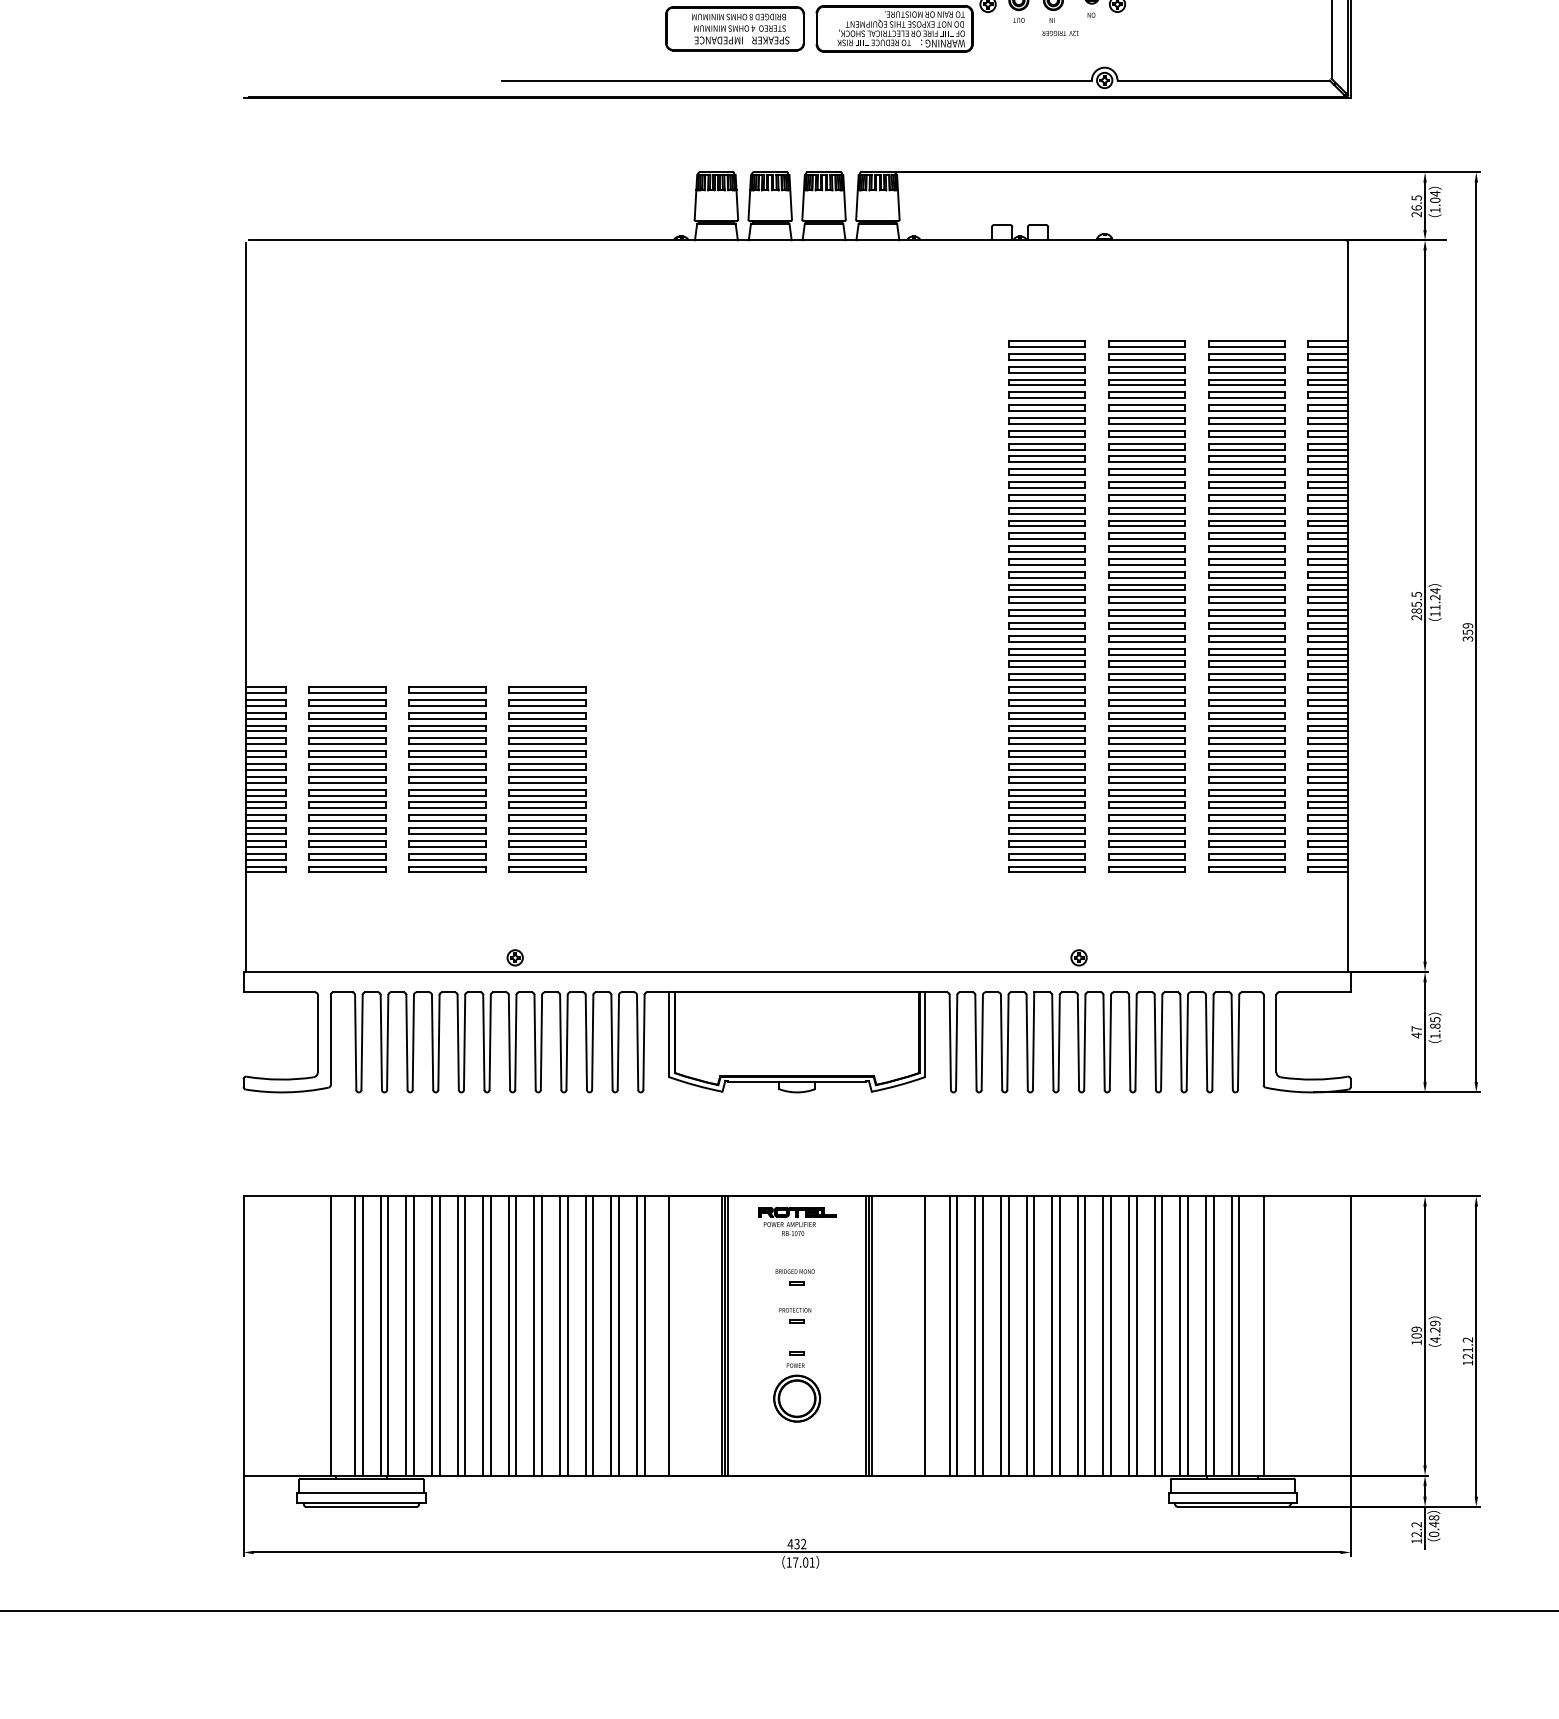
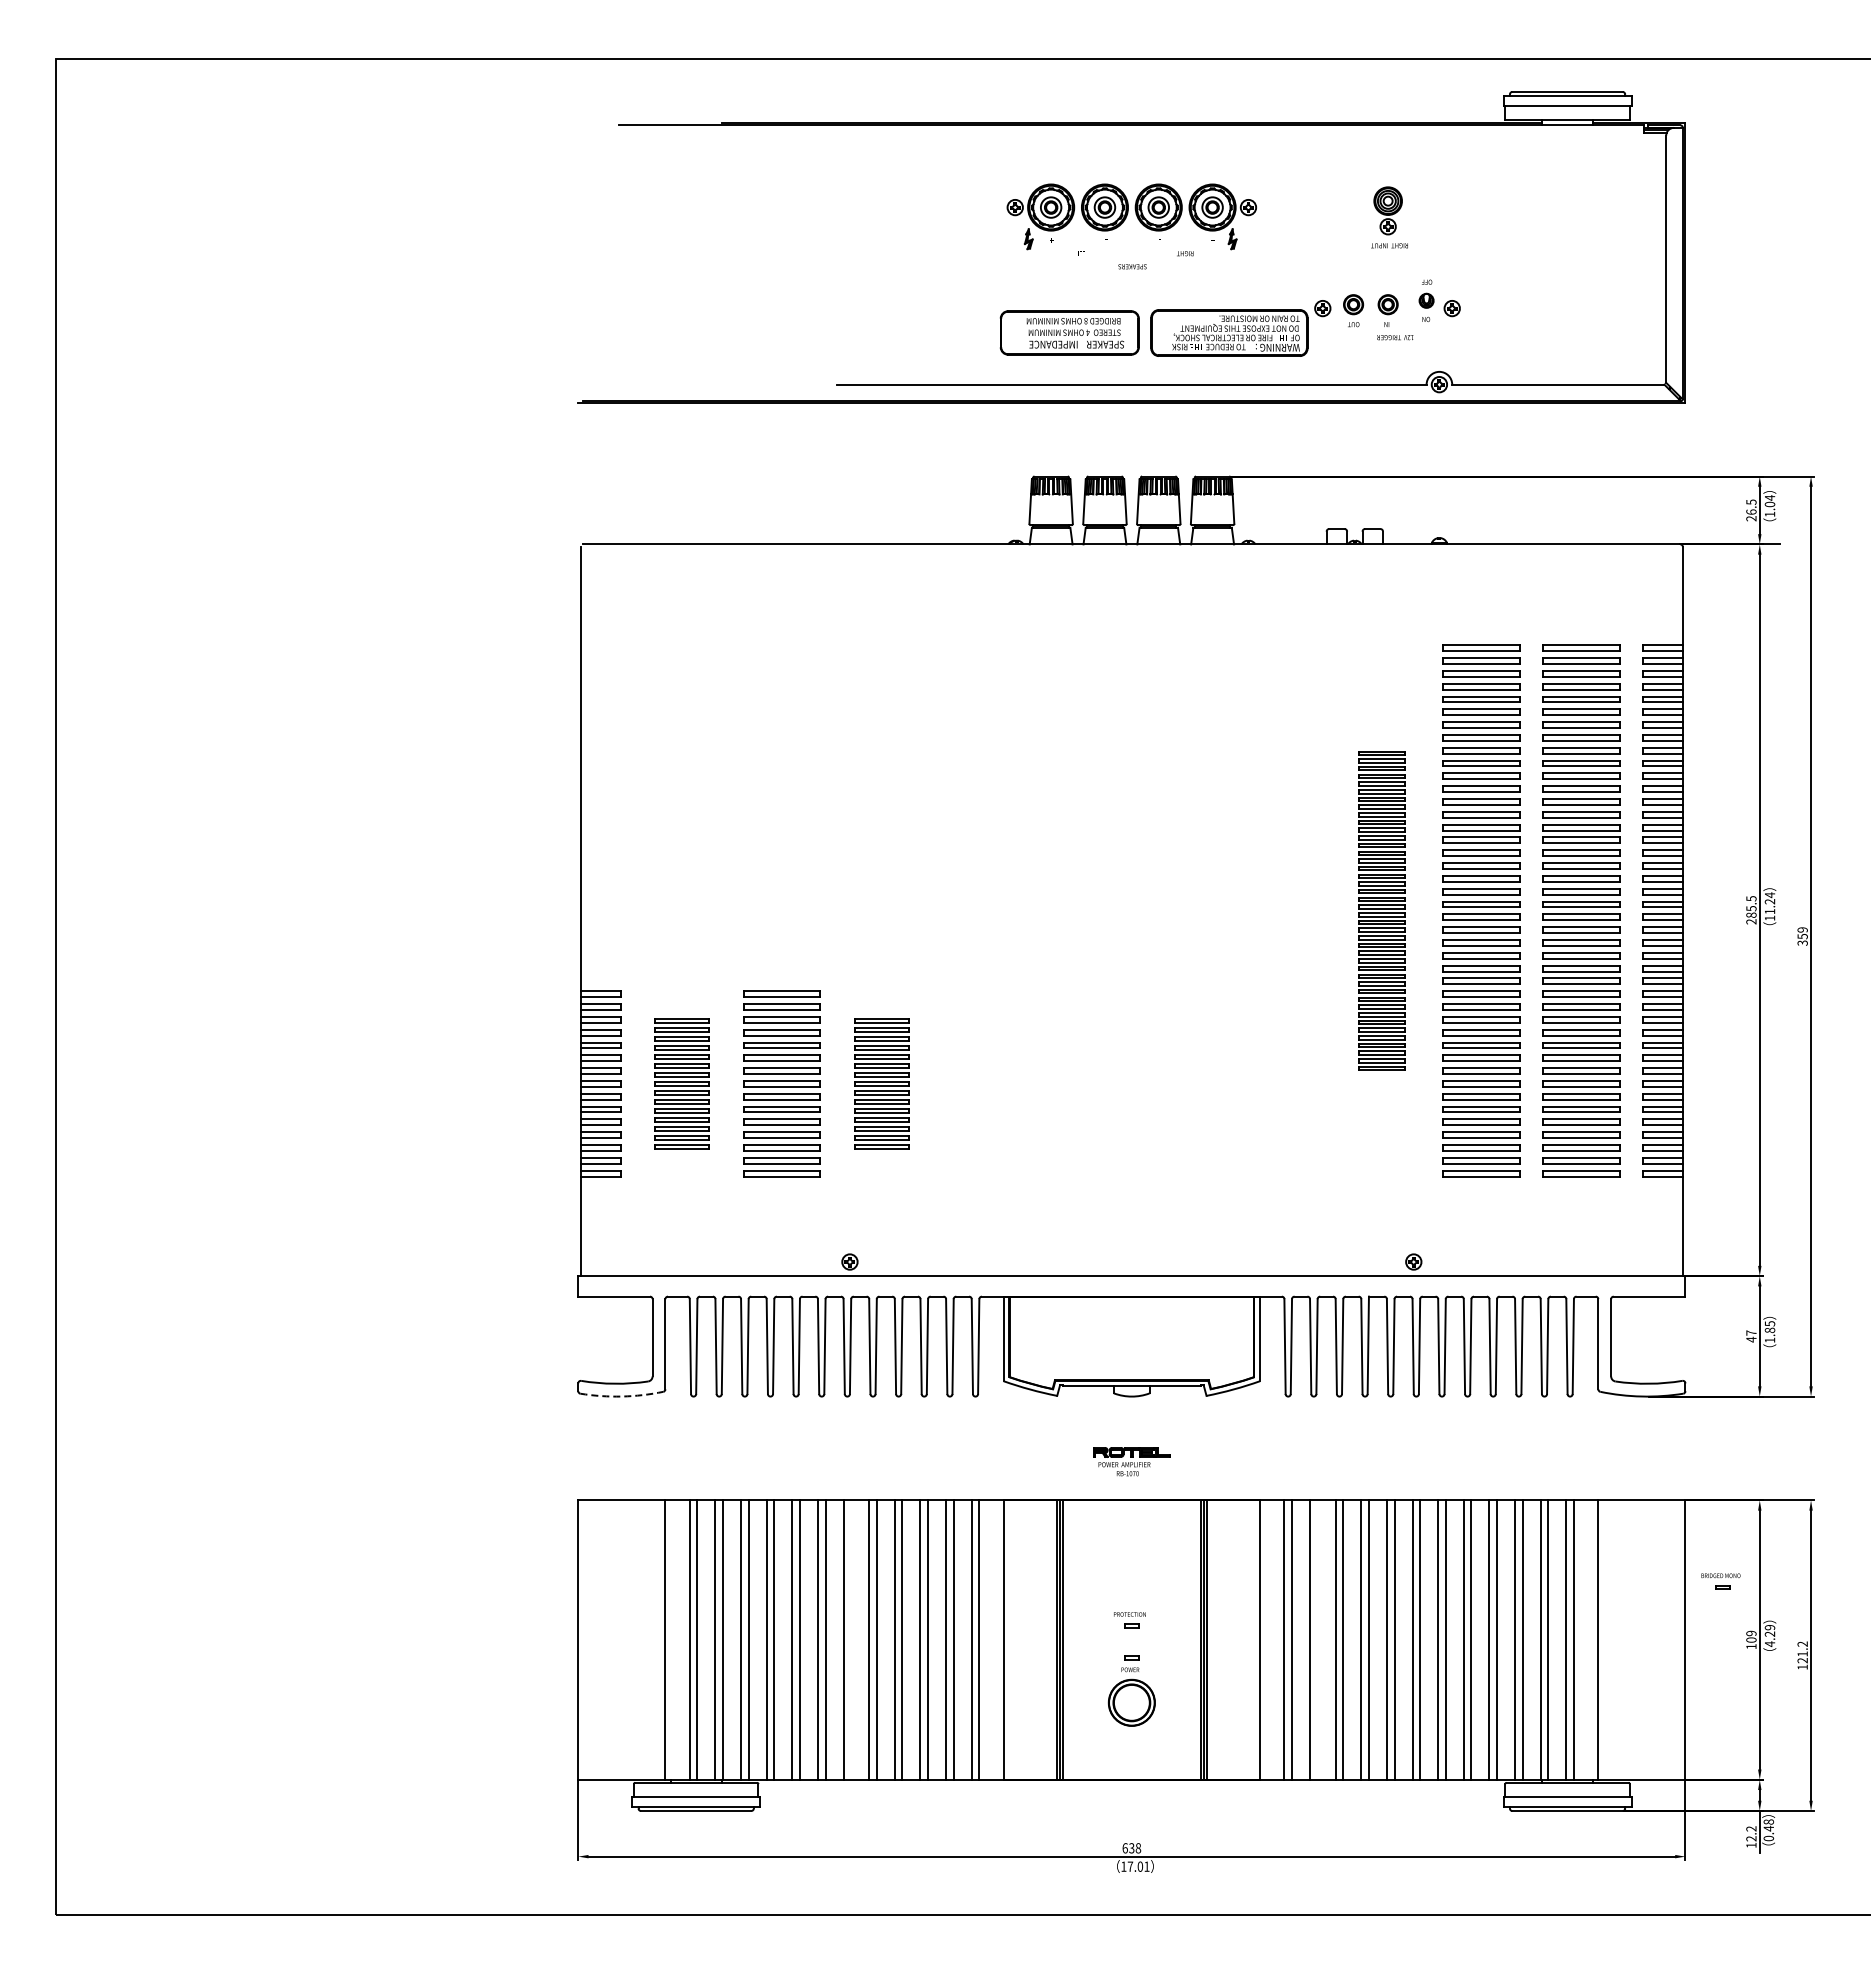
part: (1046, 606) -> (1381, 910), size x0.6
part: (347, 779) -> (682, 1083), size x0.7
part: (546, 779) -> (881, 1083), size x0.7
arc: (286, 1092) -> (621, 1396), solid -> dashed
part: (796, 1221) -> (1131, 1461), moved
part: (794, 1277) -> (1720, 1581), moved
line: (516, 1335) -> (851, 1639), removed
line: (982, 1335) -> (1317, 1639), removed
text: (796, 1544) -> (1131, 1848), 432 -> 638

